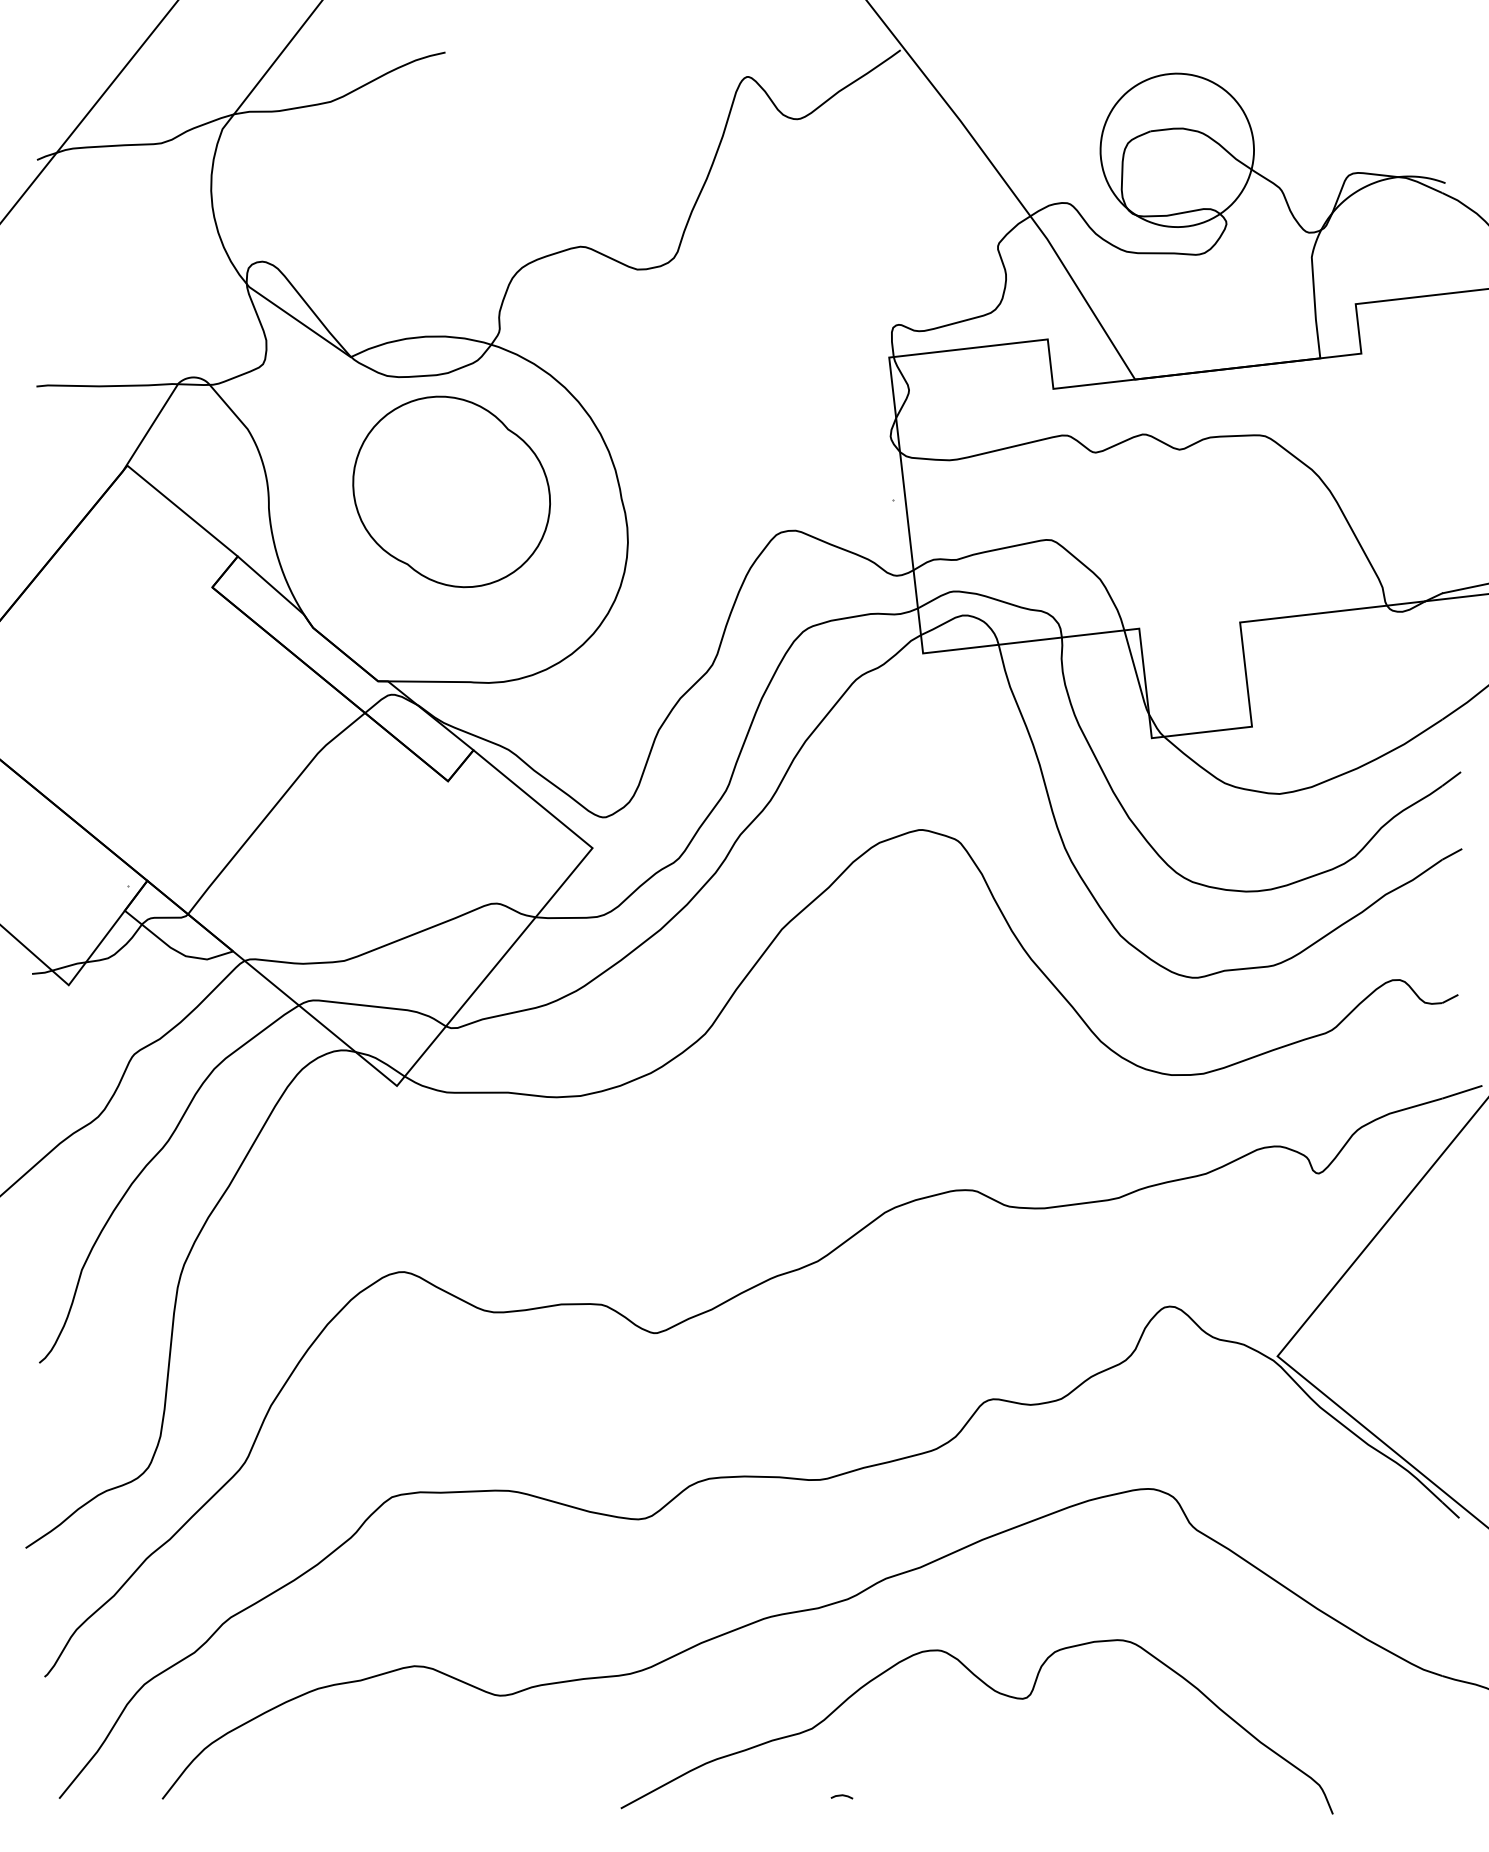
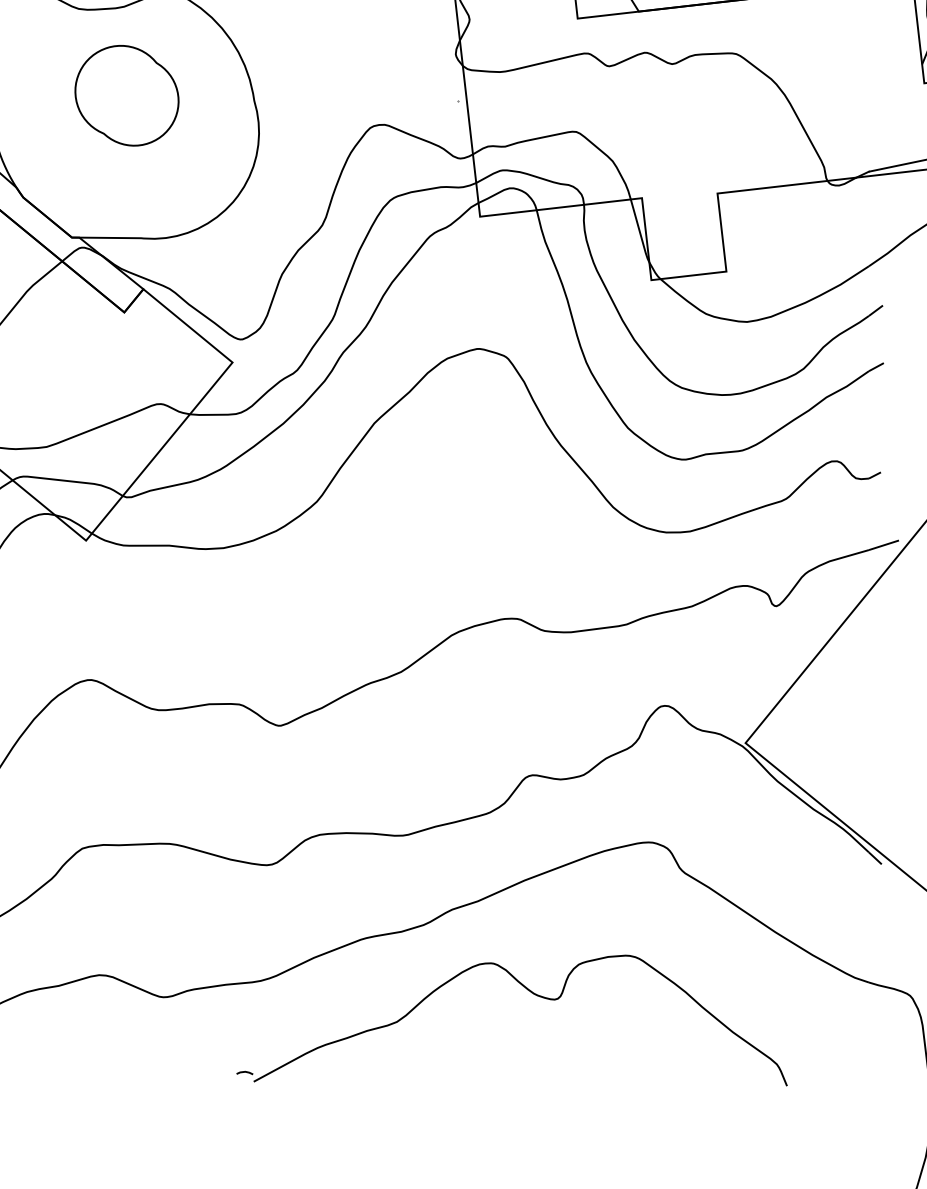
part: (451, 491) -> (126, 95), size x0.7
line: (841, 1796) -> (244, 1072), moved

